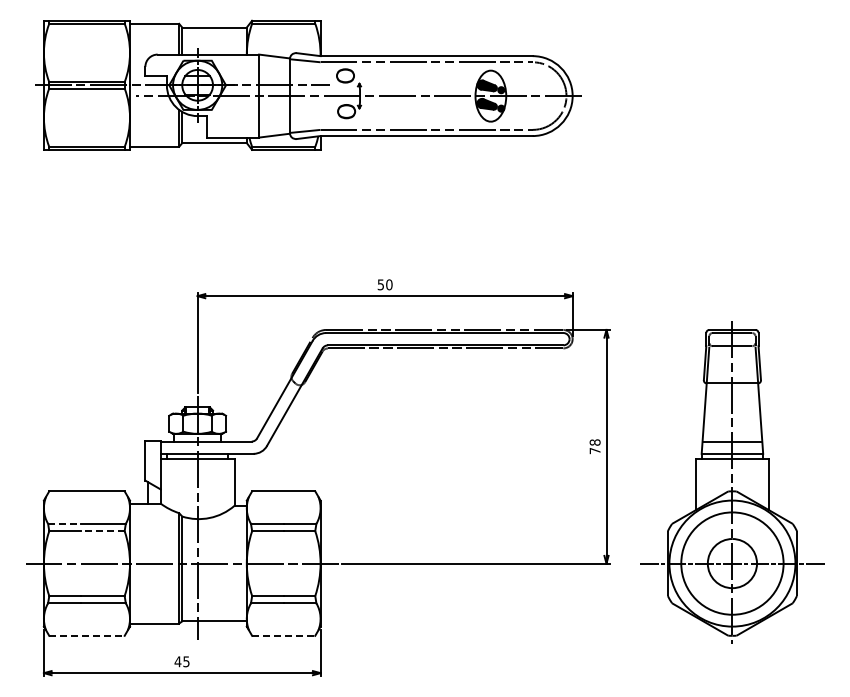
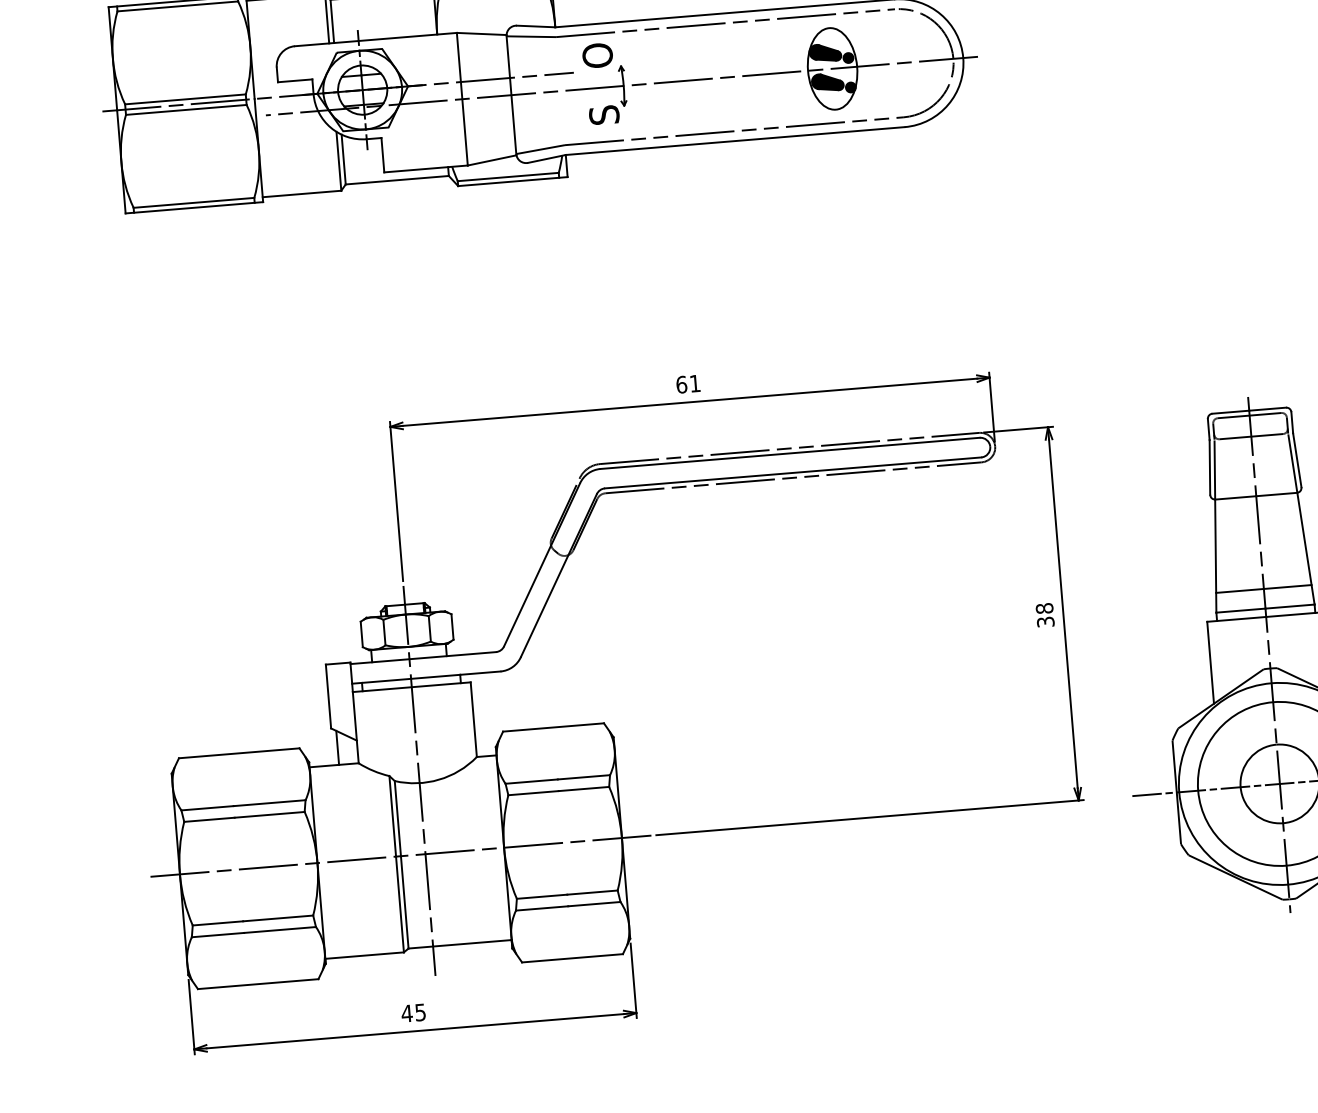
text: (346, 111) -> (603, 112), O -> S
text: (384, 284) -> (687, 383), 50 -> 61
text: (594, 450) -> (1044, 621), 78 -> 38
line: (64, 523) -> (207, 807), dashed -> solid
line: (102, 531) -> (269, 815), dashed -> solid
line: (86, 635) -> (257, 983), dashed -> solid
line: (283, 635) -> (572, 957), dashed -> solid

